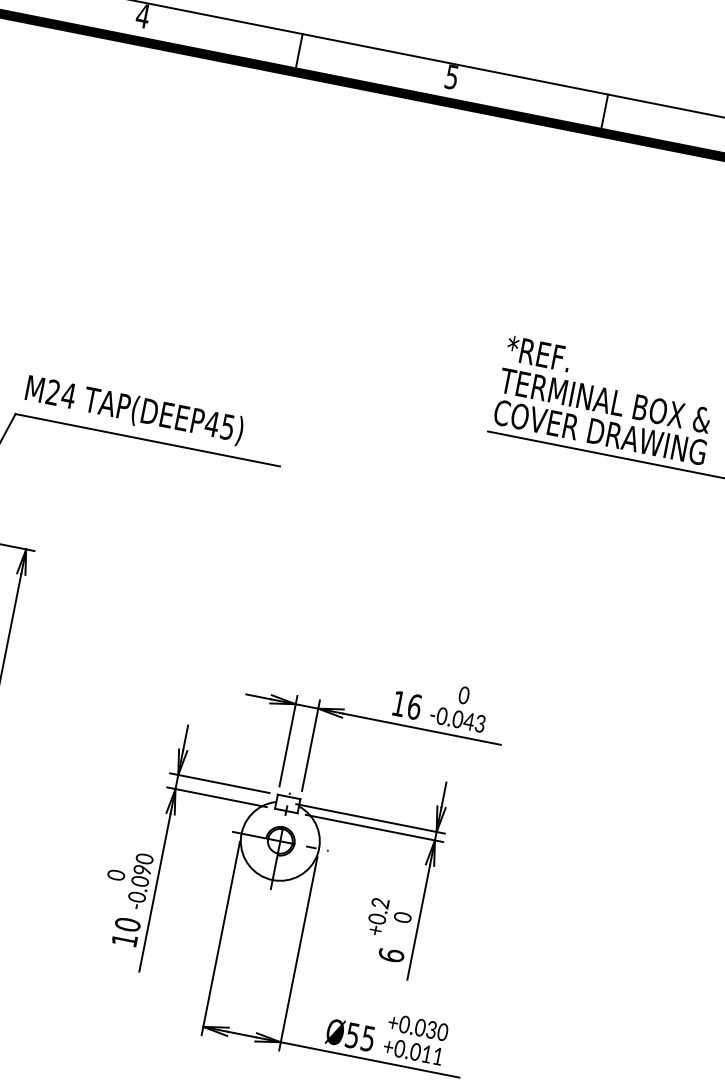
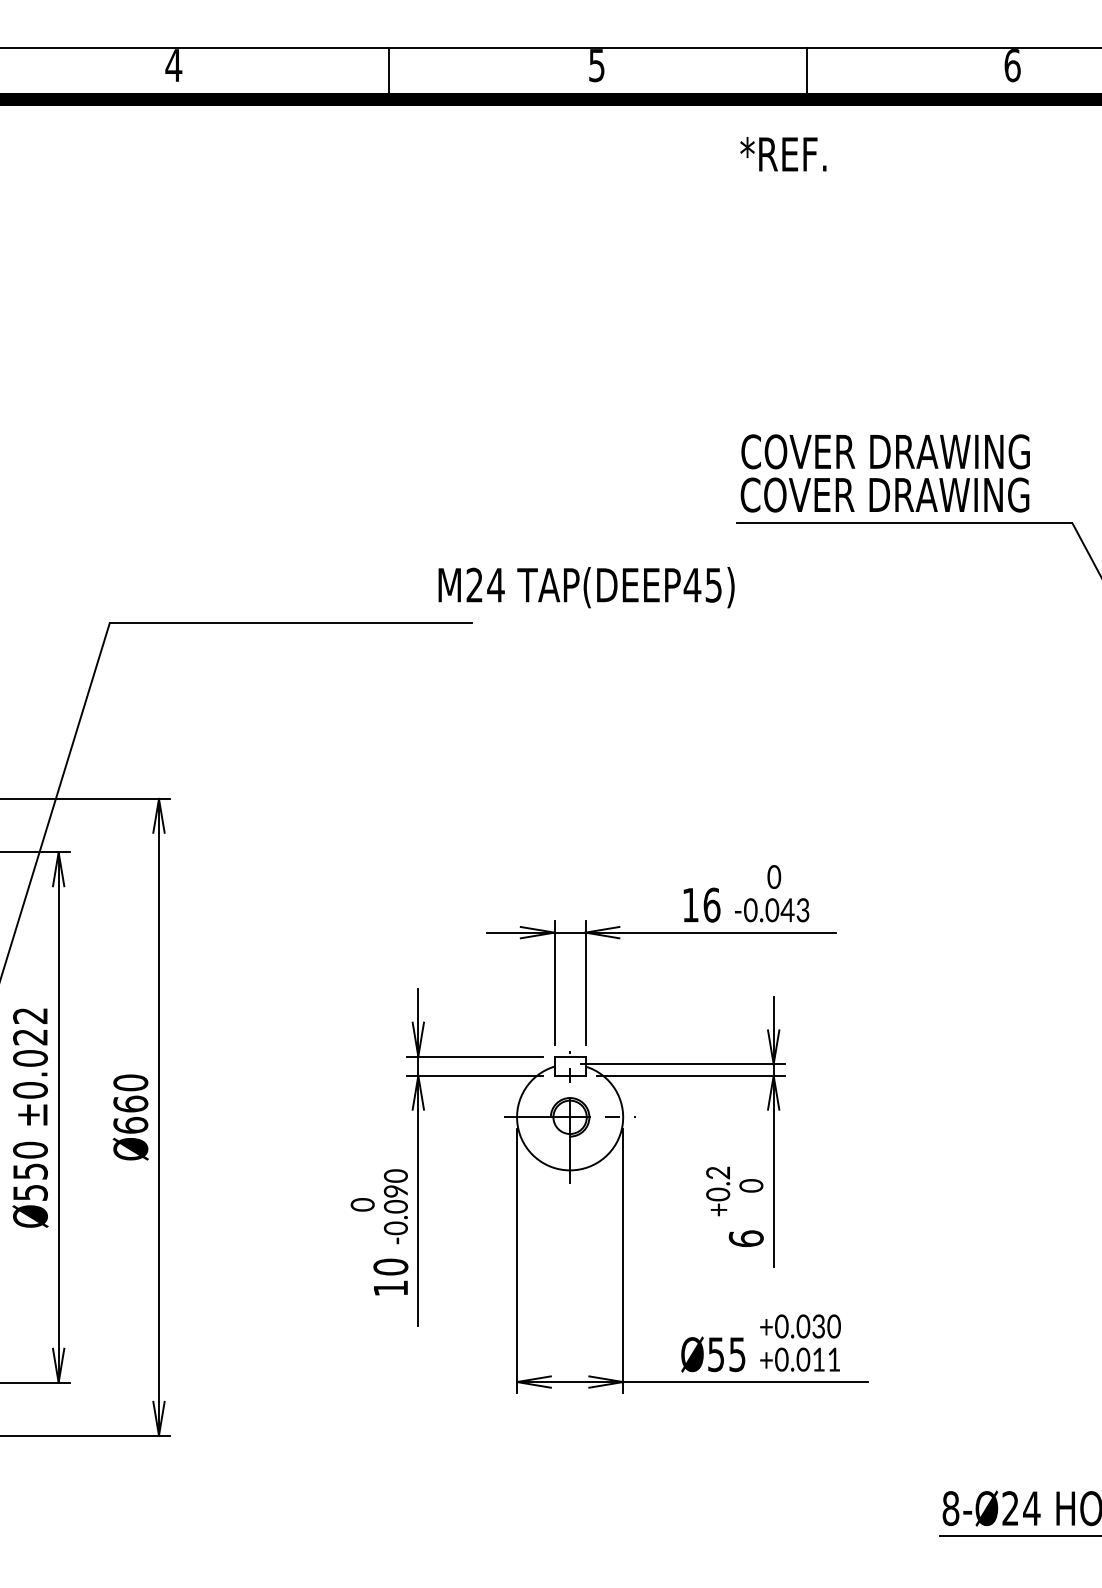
text: (538, 353) -> (783, 154), moved
text: (606, 400) -> (884, 451), TERMINAL BOX & -> COVER DRAWING
text: (134, 410) -> (586, 587), moved

